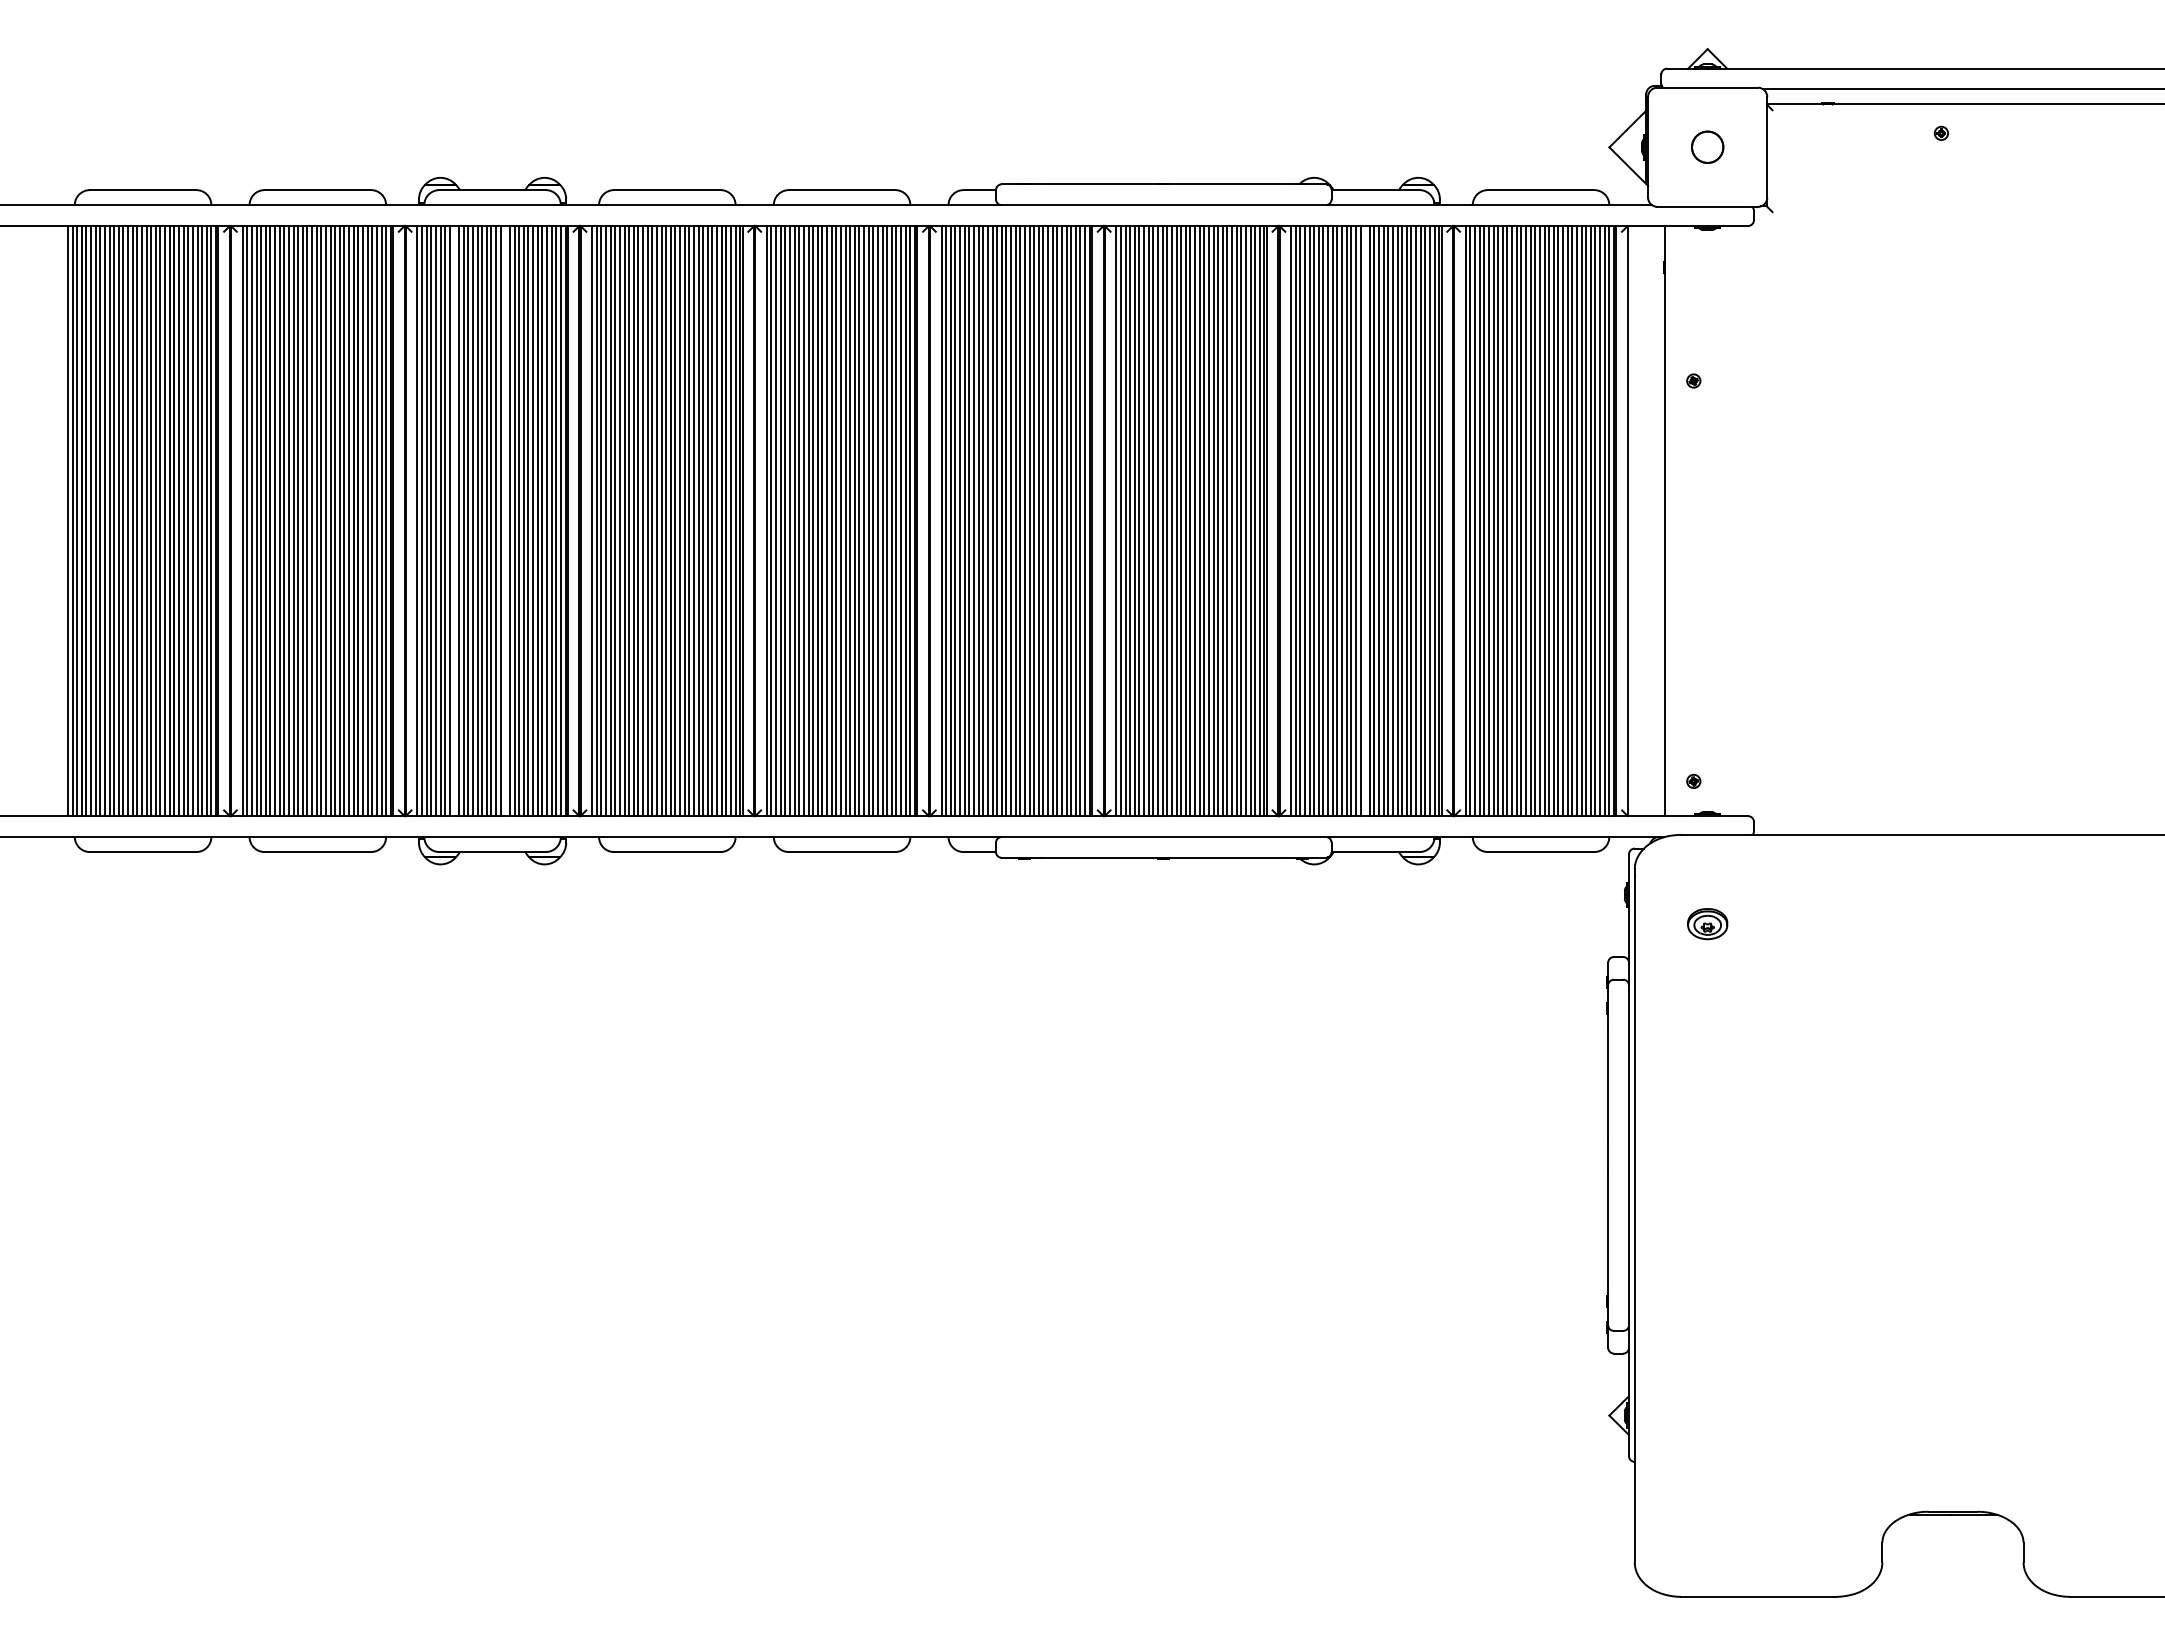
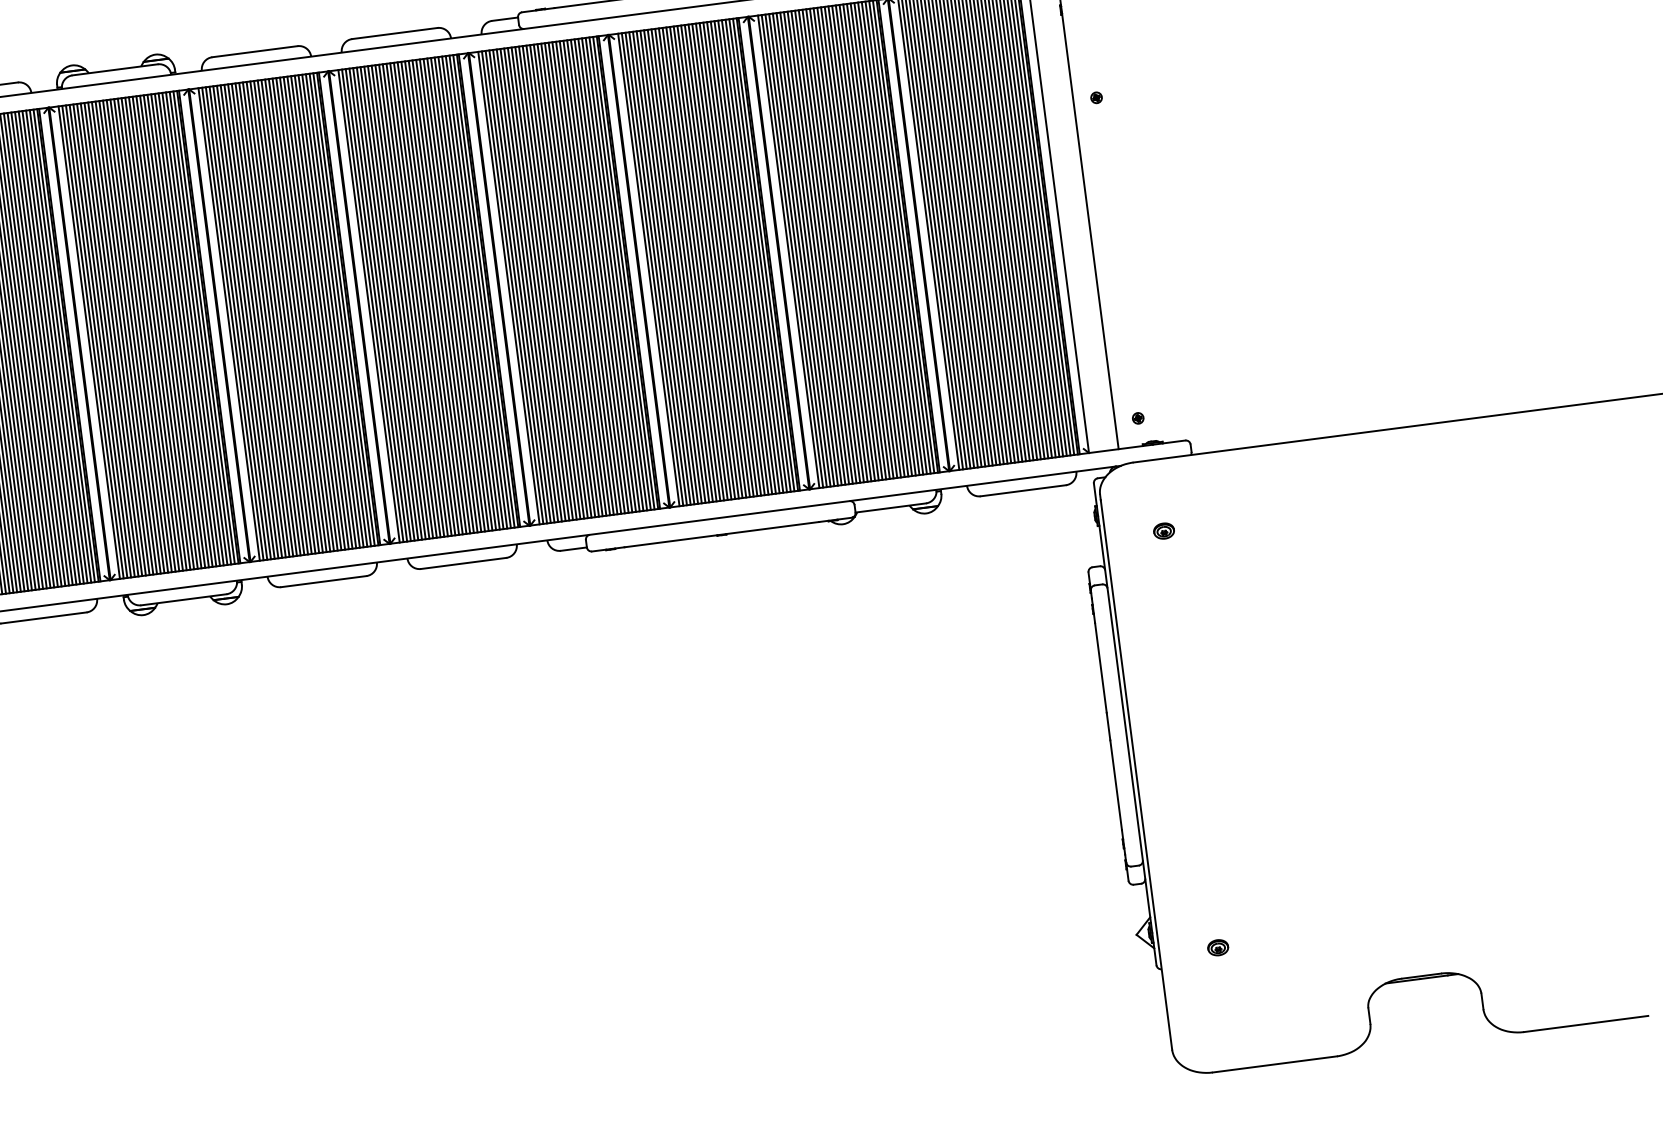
line: (454, 520) -> (118, 338), added
line: (505, 520) -> (159, 333), added
line: (1365, 520) -> (848, 243), added
part: (1707, 923) -> (1163, 530), size x0.62
part: (1707, 1444) -> (1218, 947), added

